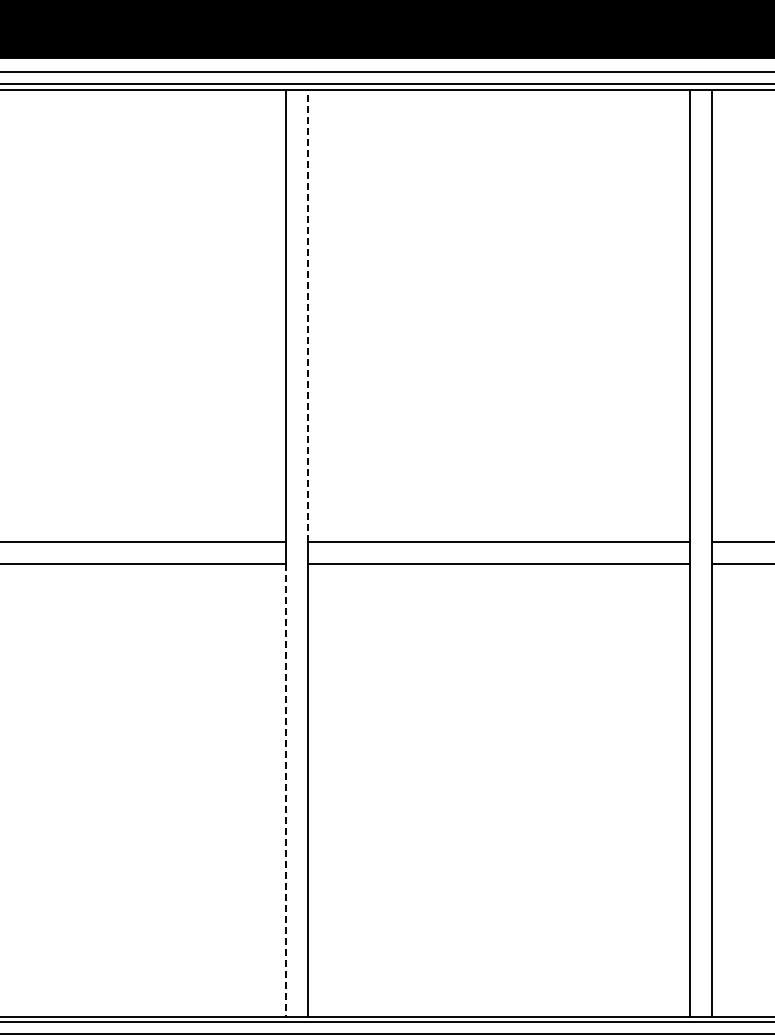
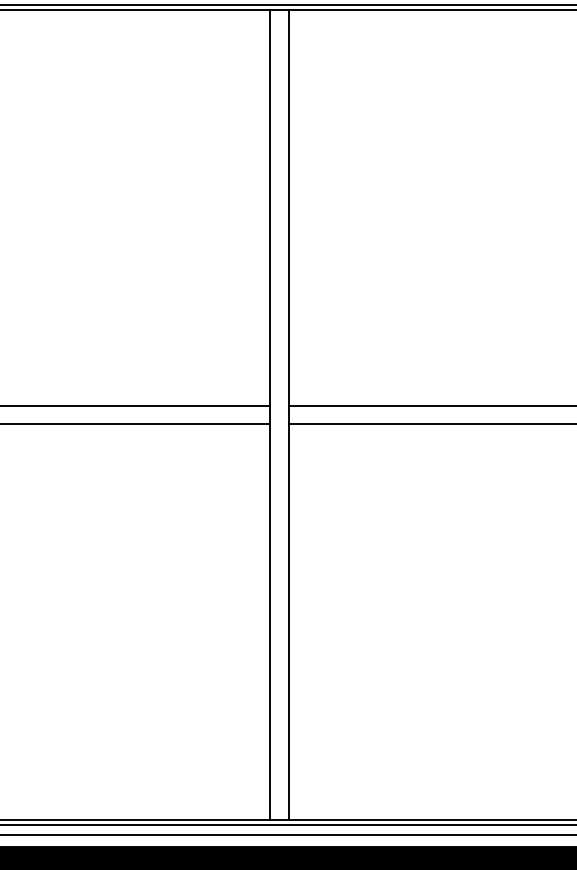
line: (307, 315) -> (288, 207), dashed -> solid
line: (286, 790) -> (270, 622), dashed -> solid

